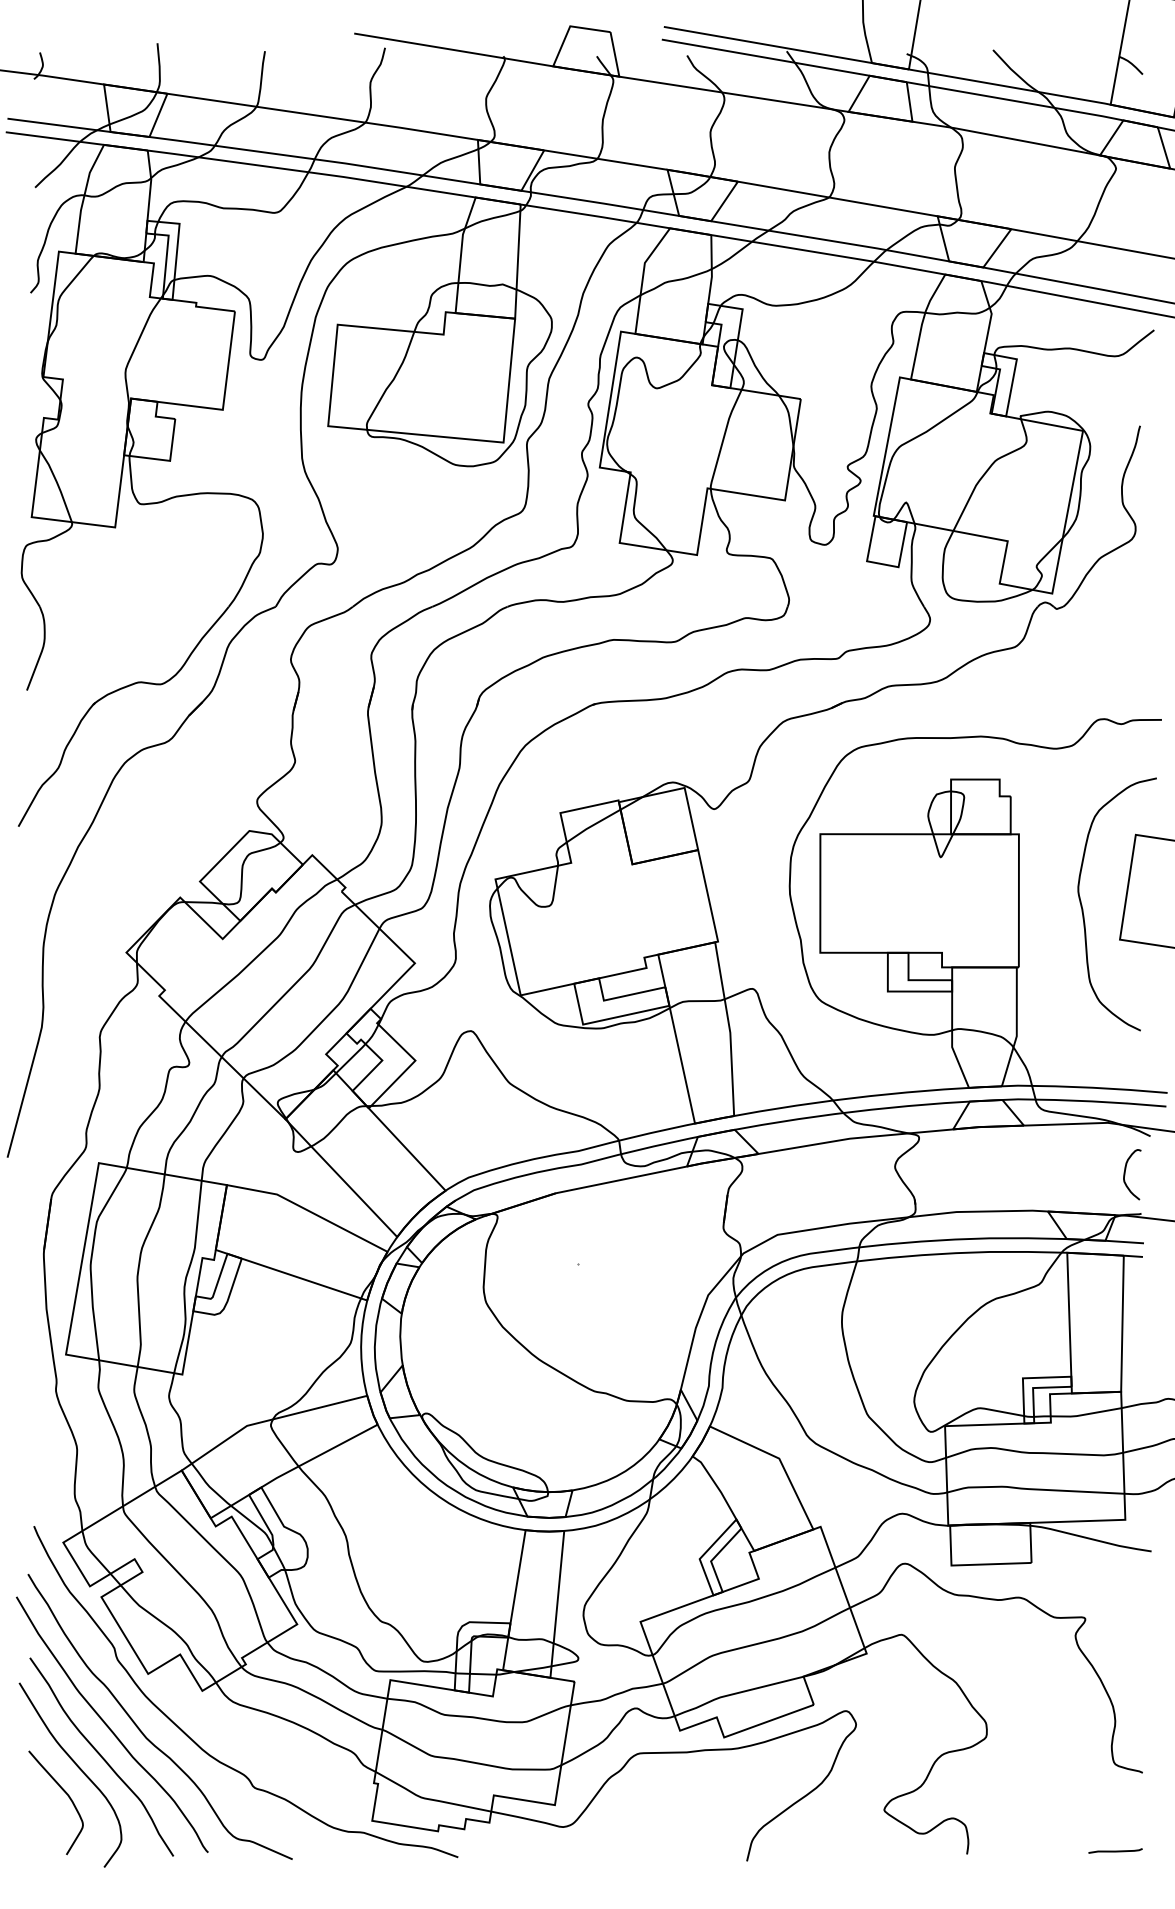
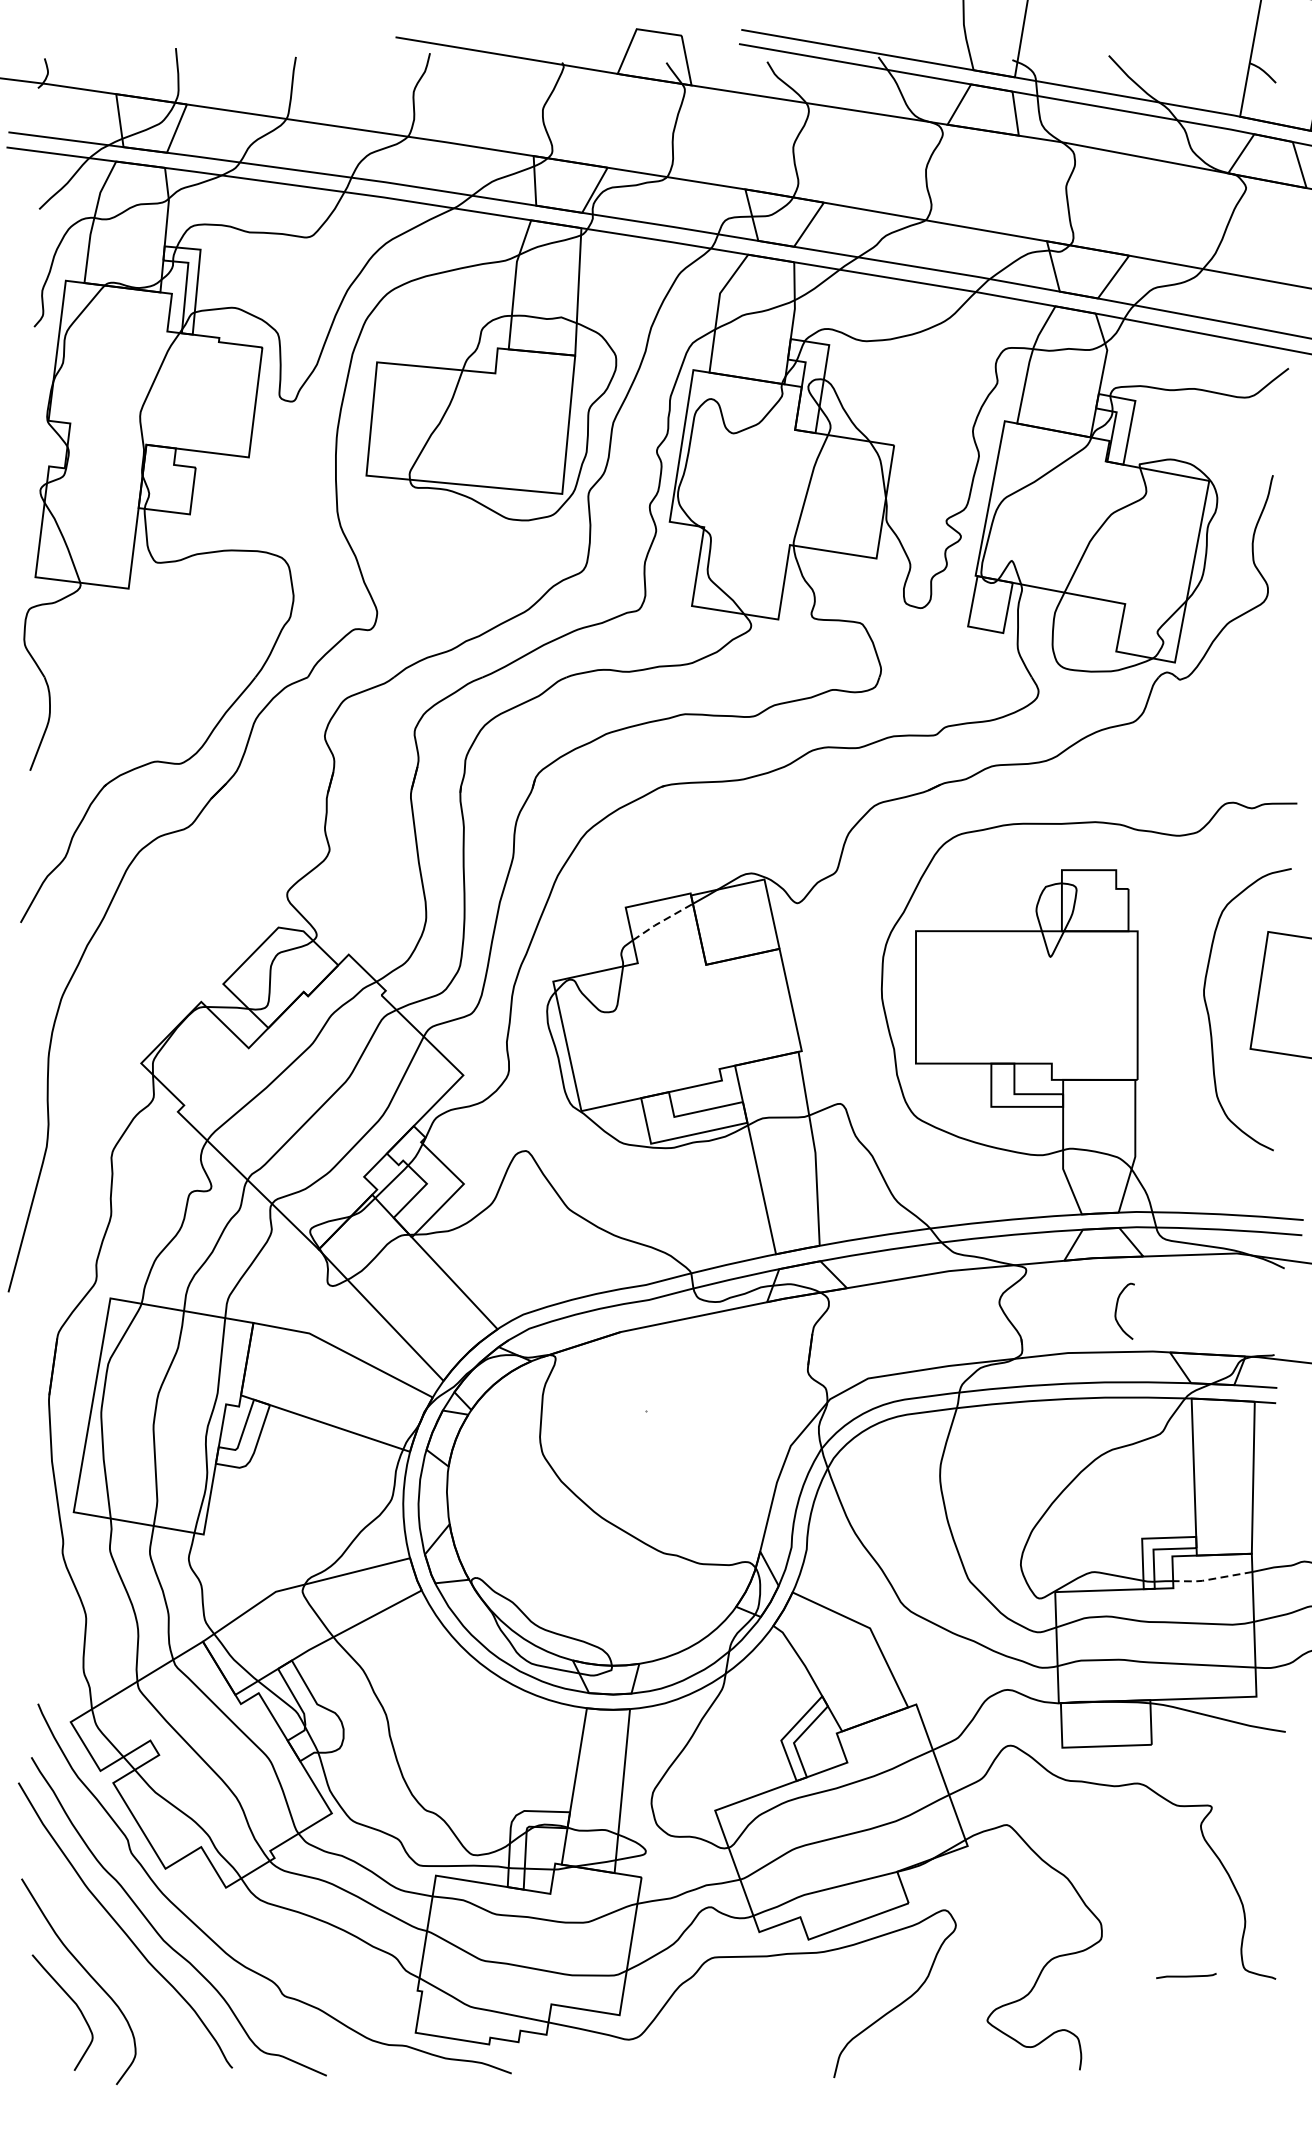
line: (593, 825) -> (662, 921), solid -> dashed
curve: (1125, 1174) -> (1117, 1311), moved
line: (1084, 1414) -> (1210, 1579), solid -> dashed
curve: (101, 1756) -> (113, 1960), removed
line: (1115, 1850) -> (1186, 1975), moved

